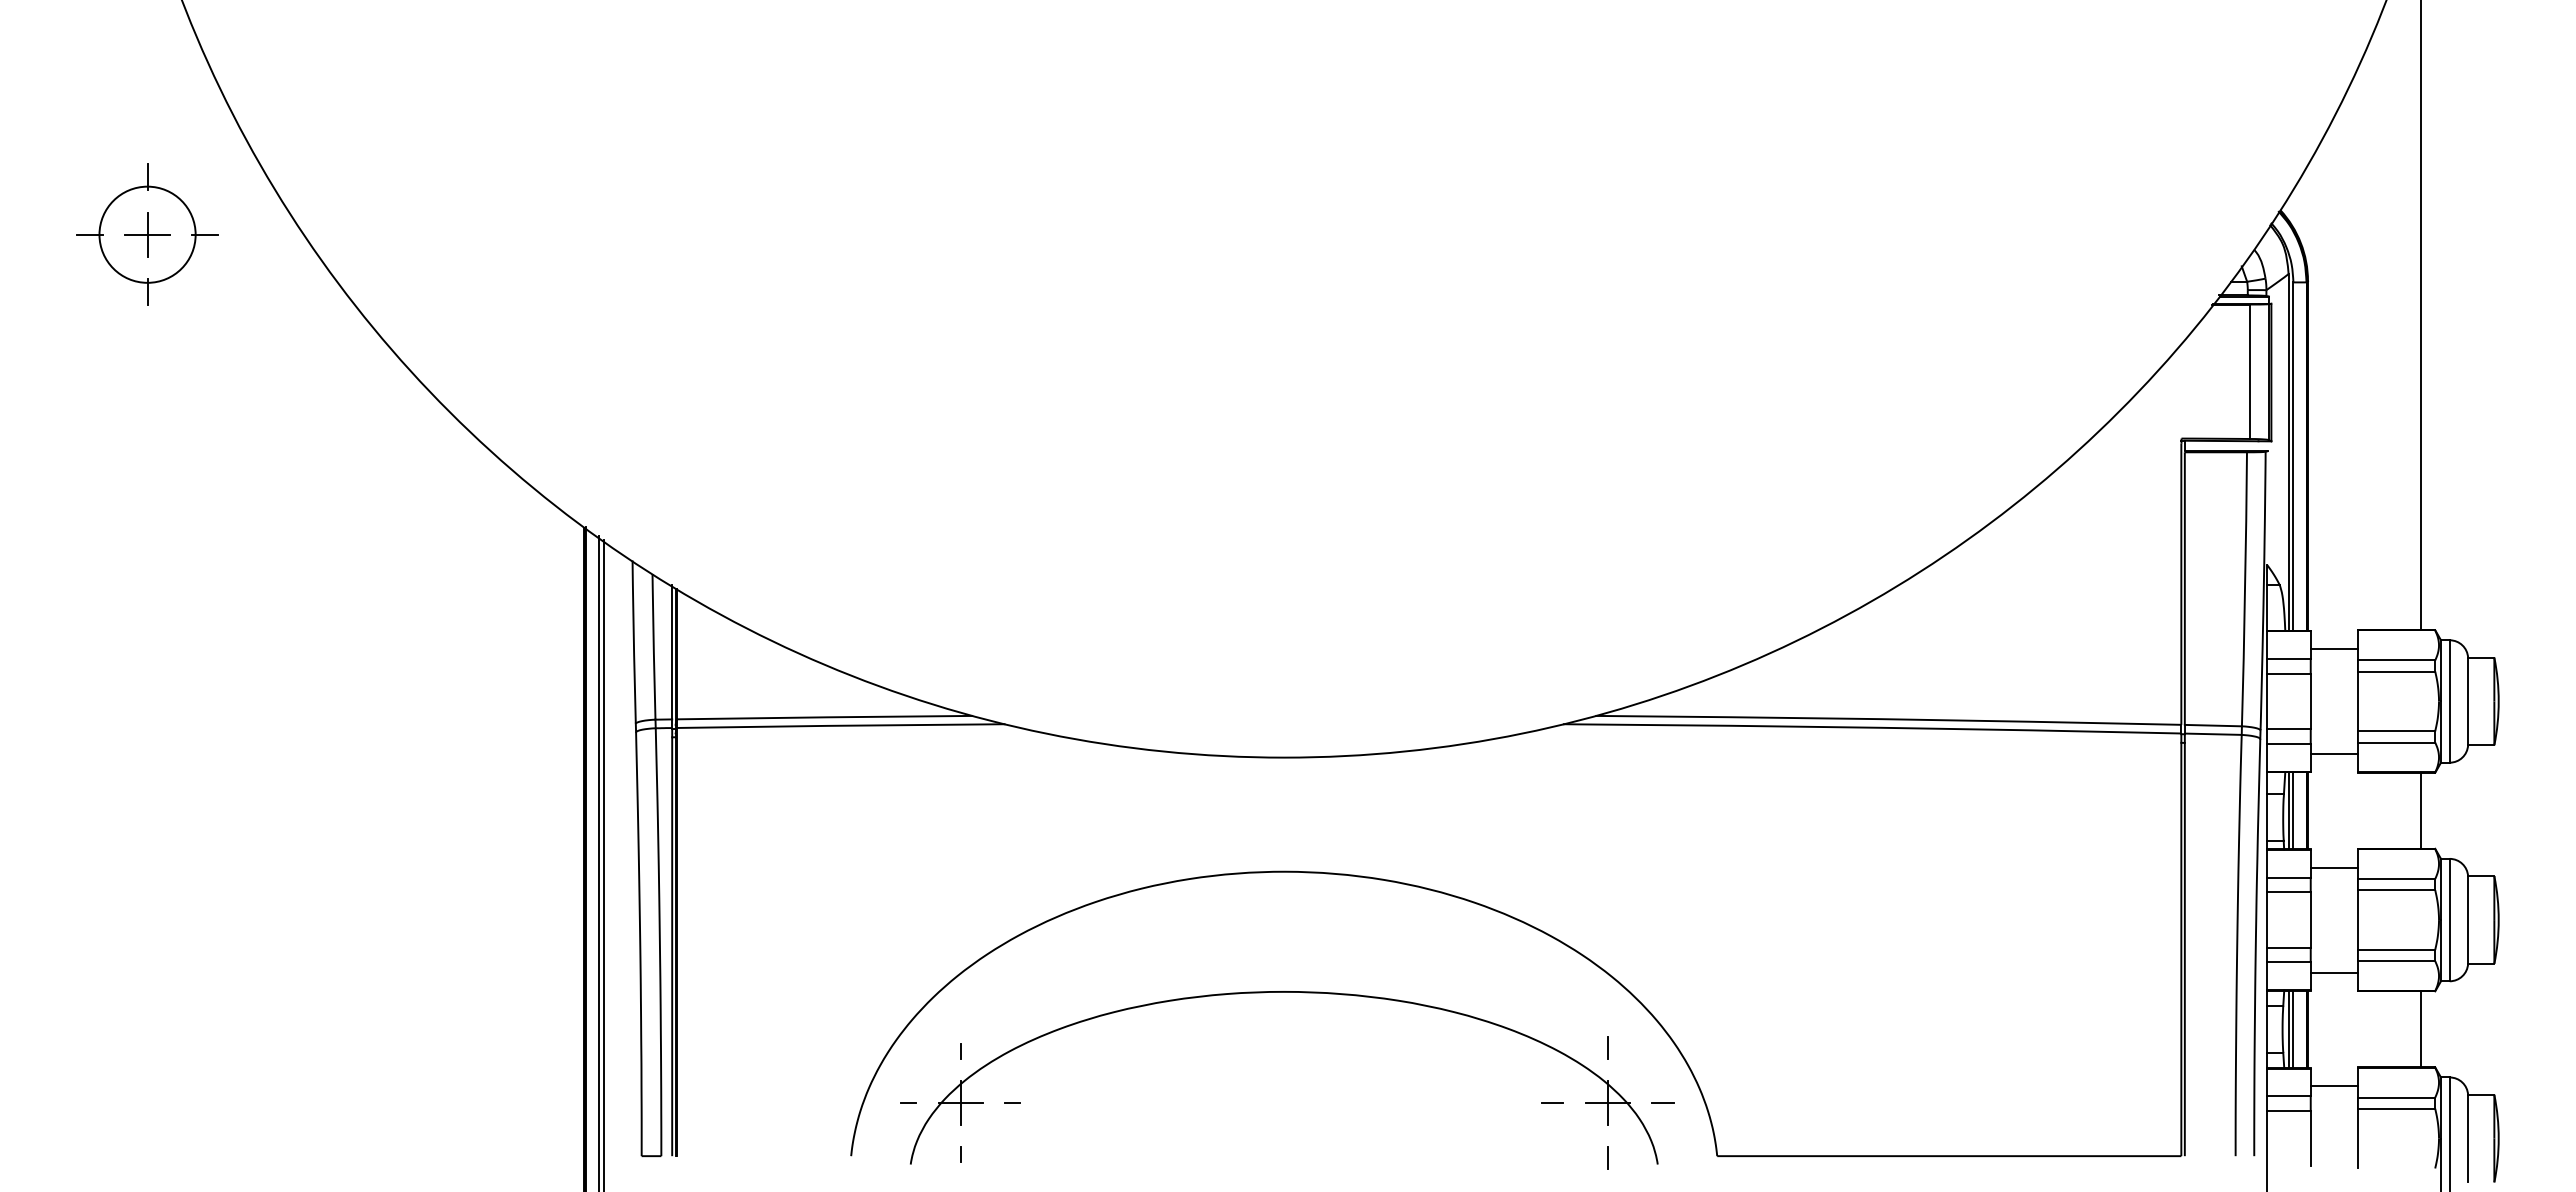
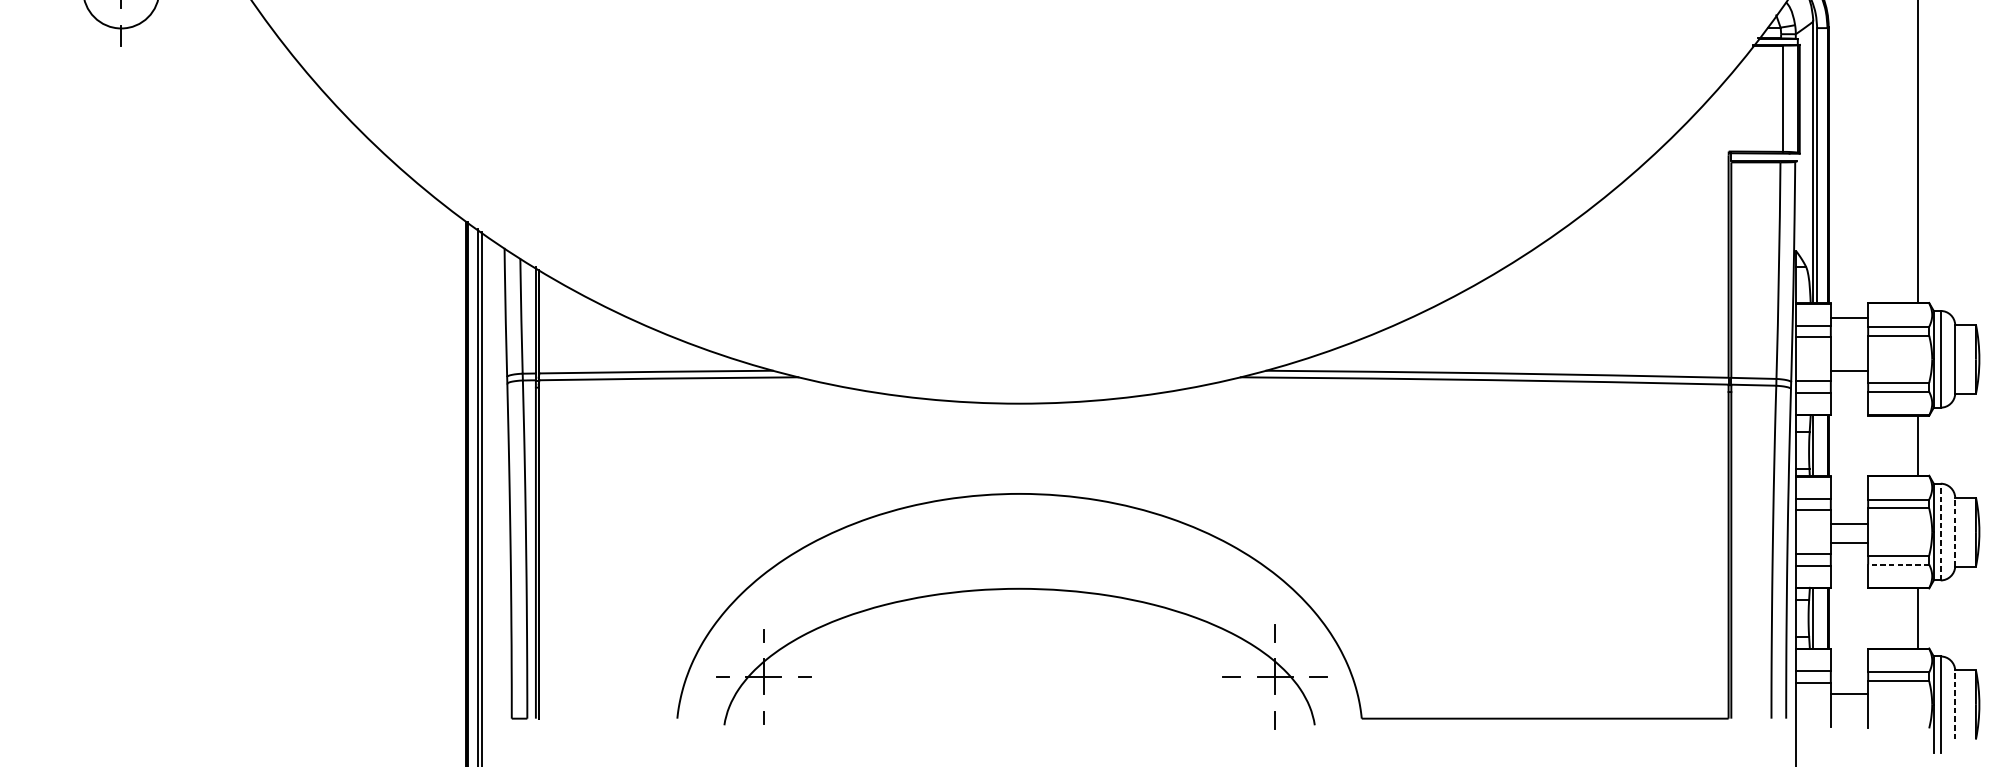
line: (2333, 753) -> (1848, 370), moved
line: (2293, 810) -> (1817, 445), removed
line: (2333, 867) -> (1848, 523), moved
line: (2449, 919) -> (1940, 531), solid -> dashed
line: (2468, 920) -> (1955, 532), solid -> dashed
line: (2396, 961) -> (1898, 564), solid -> dashed
line: (2333, 972) -> (1848, 542), moved
line: (2293, 1029) -> (1817, 618), removed
line: (2333, 1086) -> (1848, 694), moved
line: (2468, 1138) -> (1955, 704), solid -> dashed

